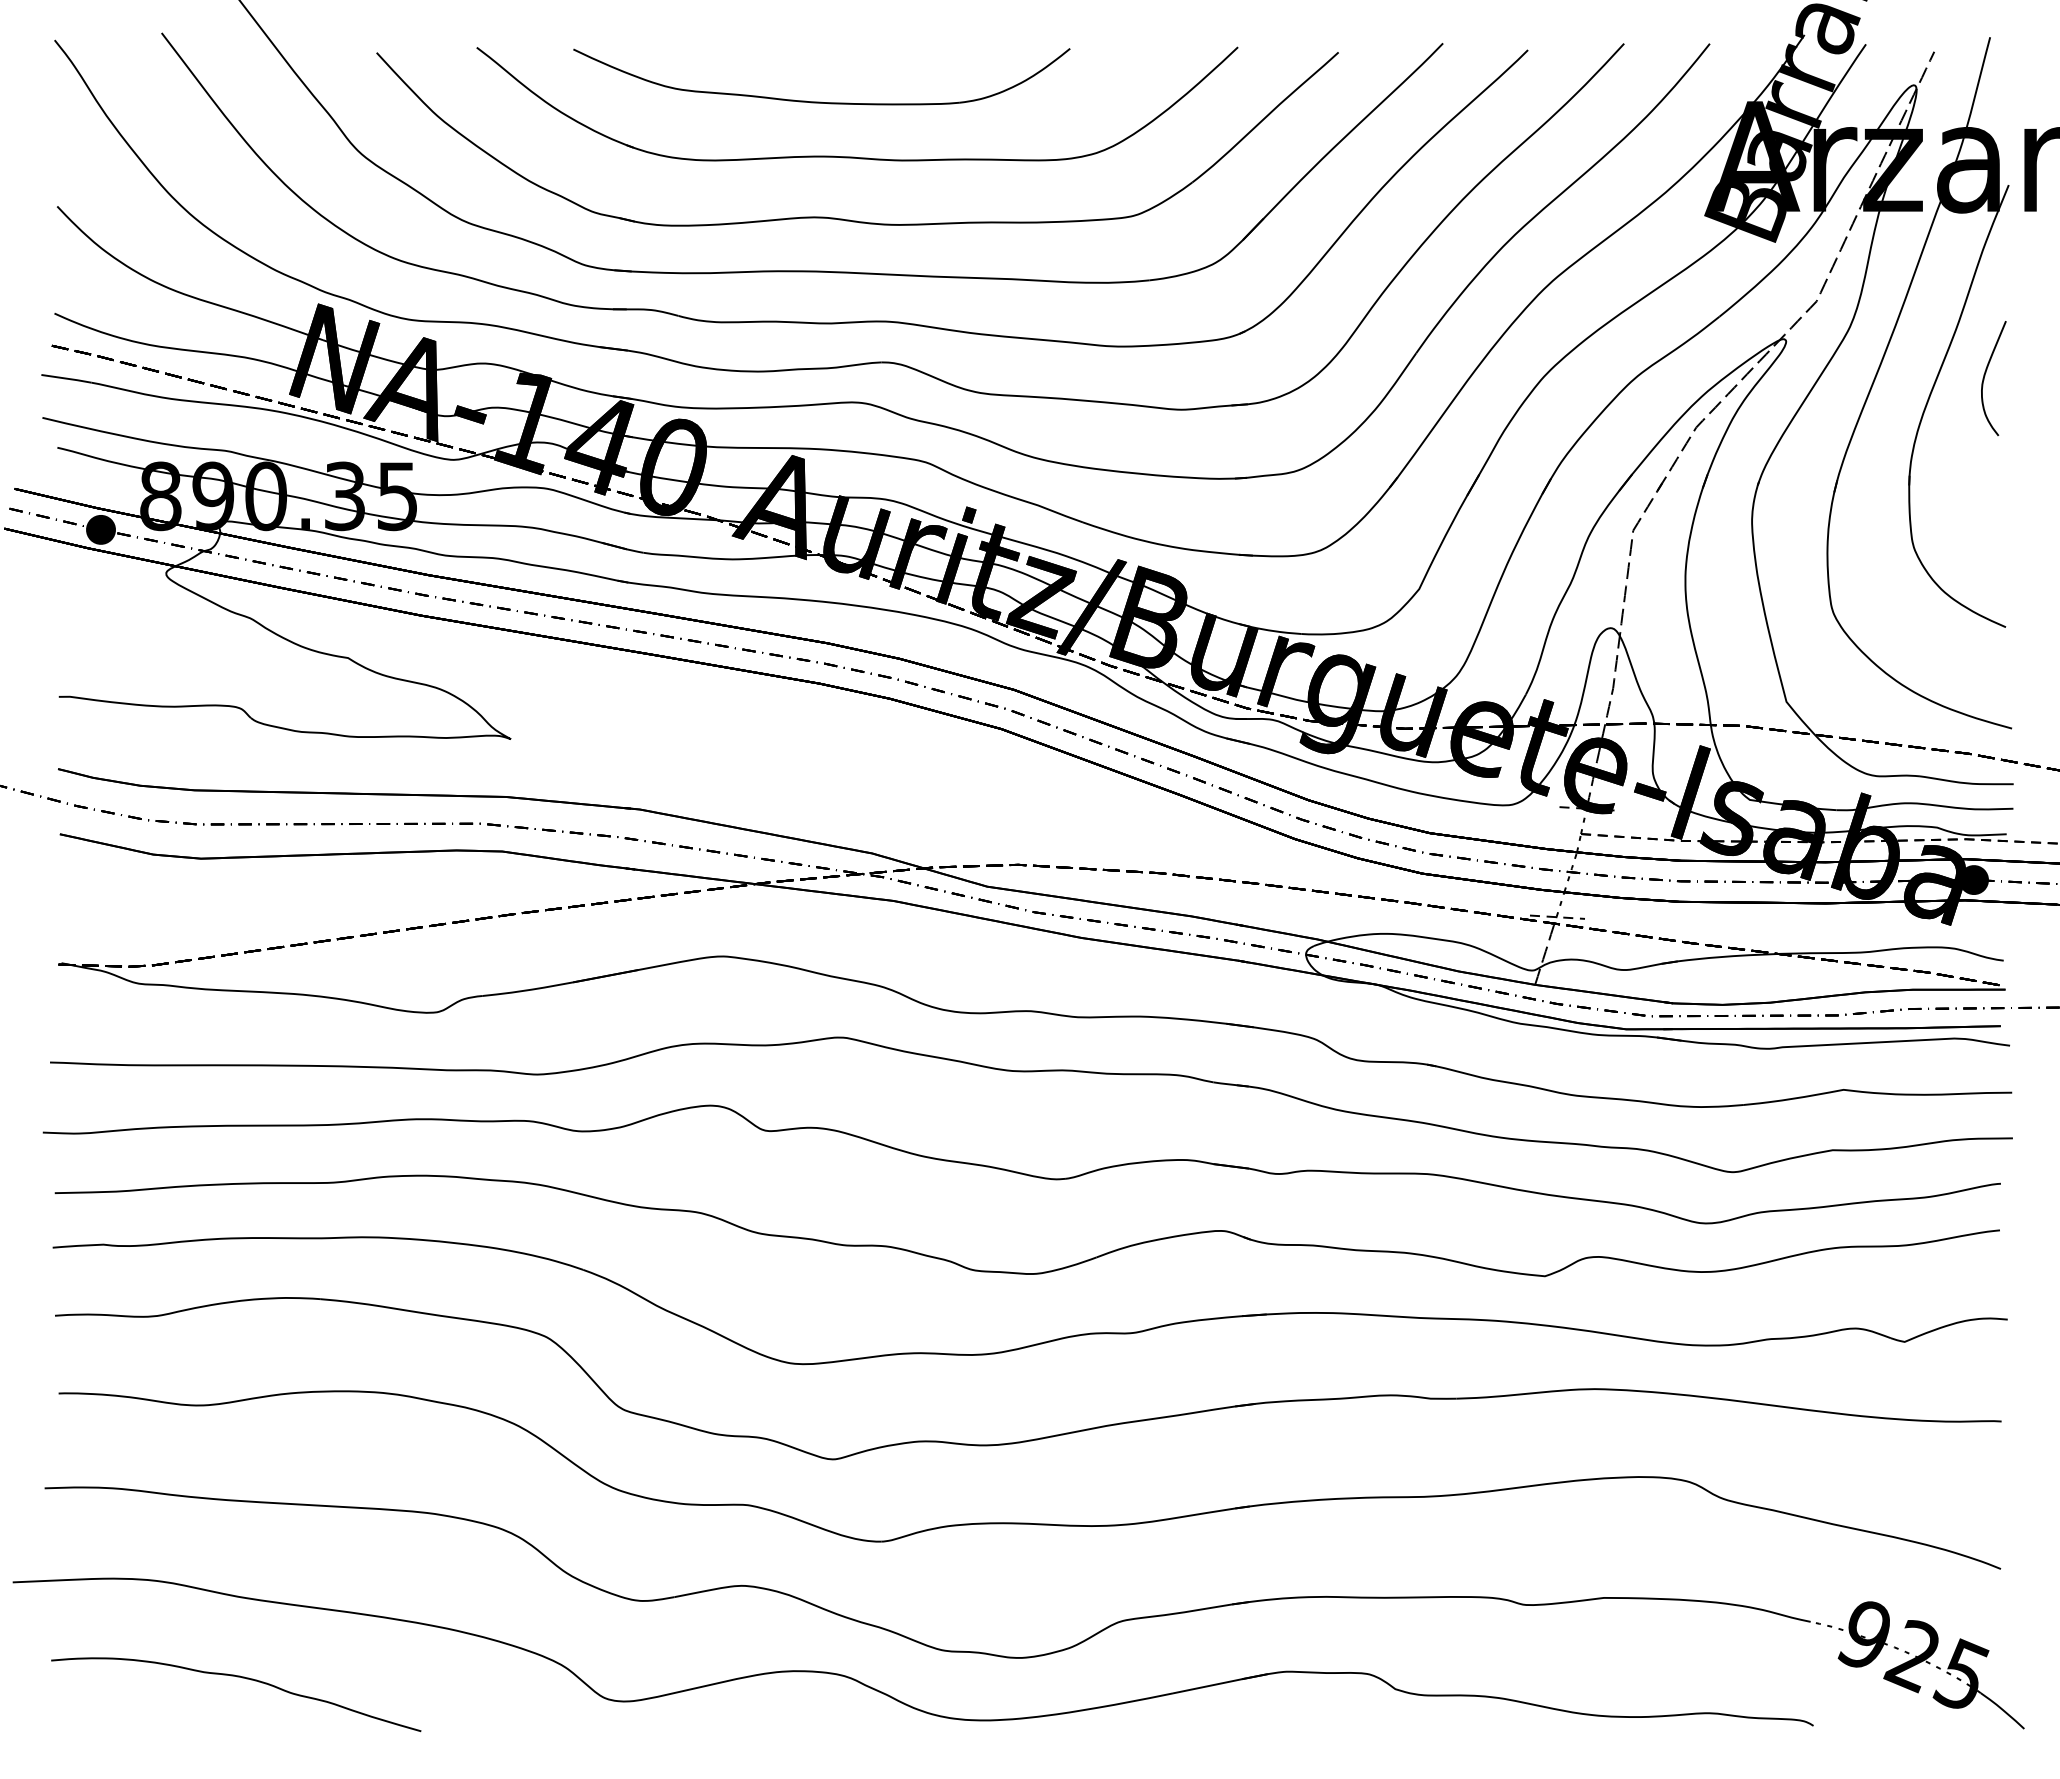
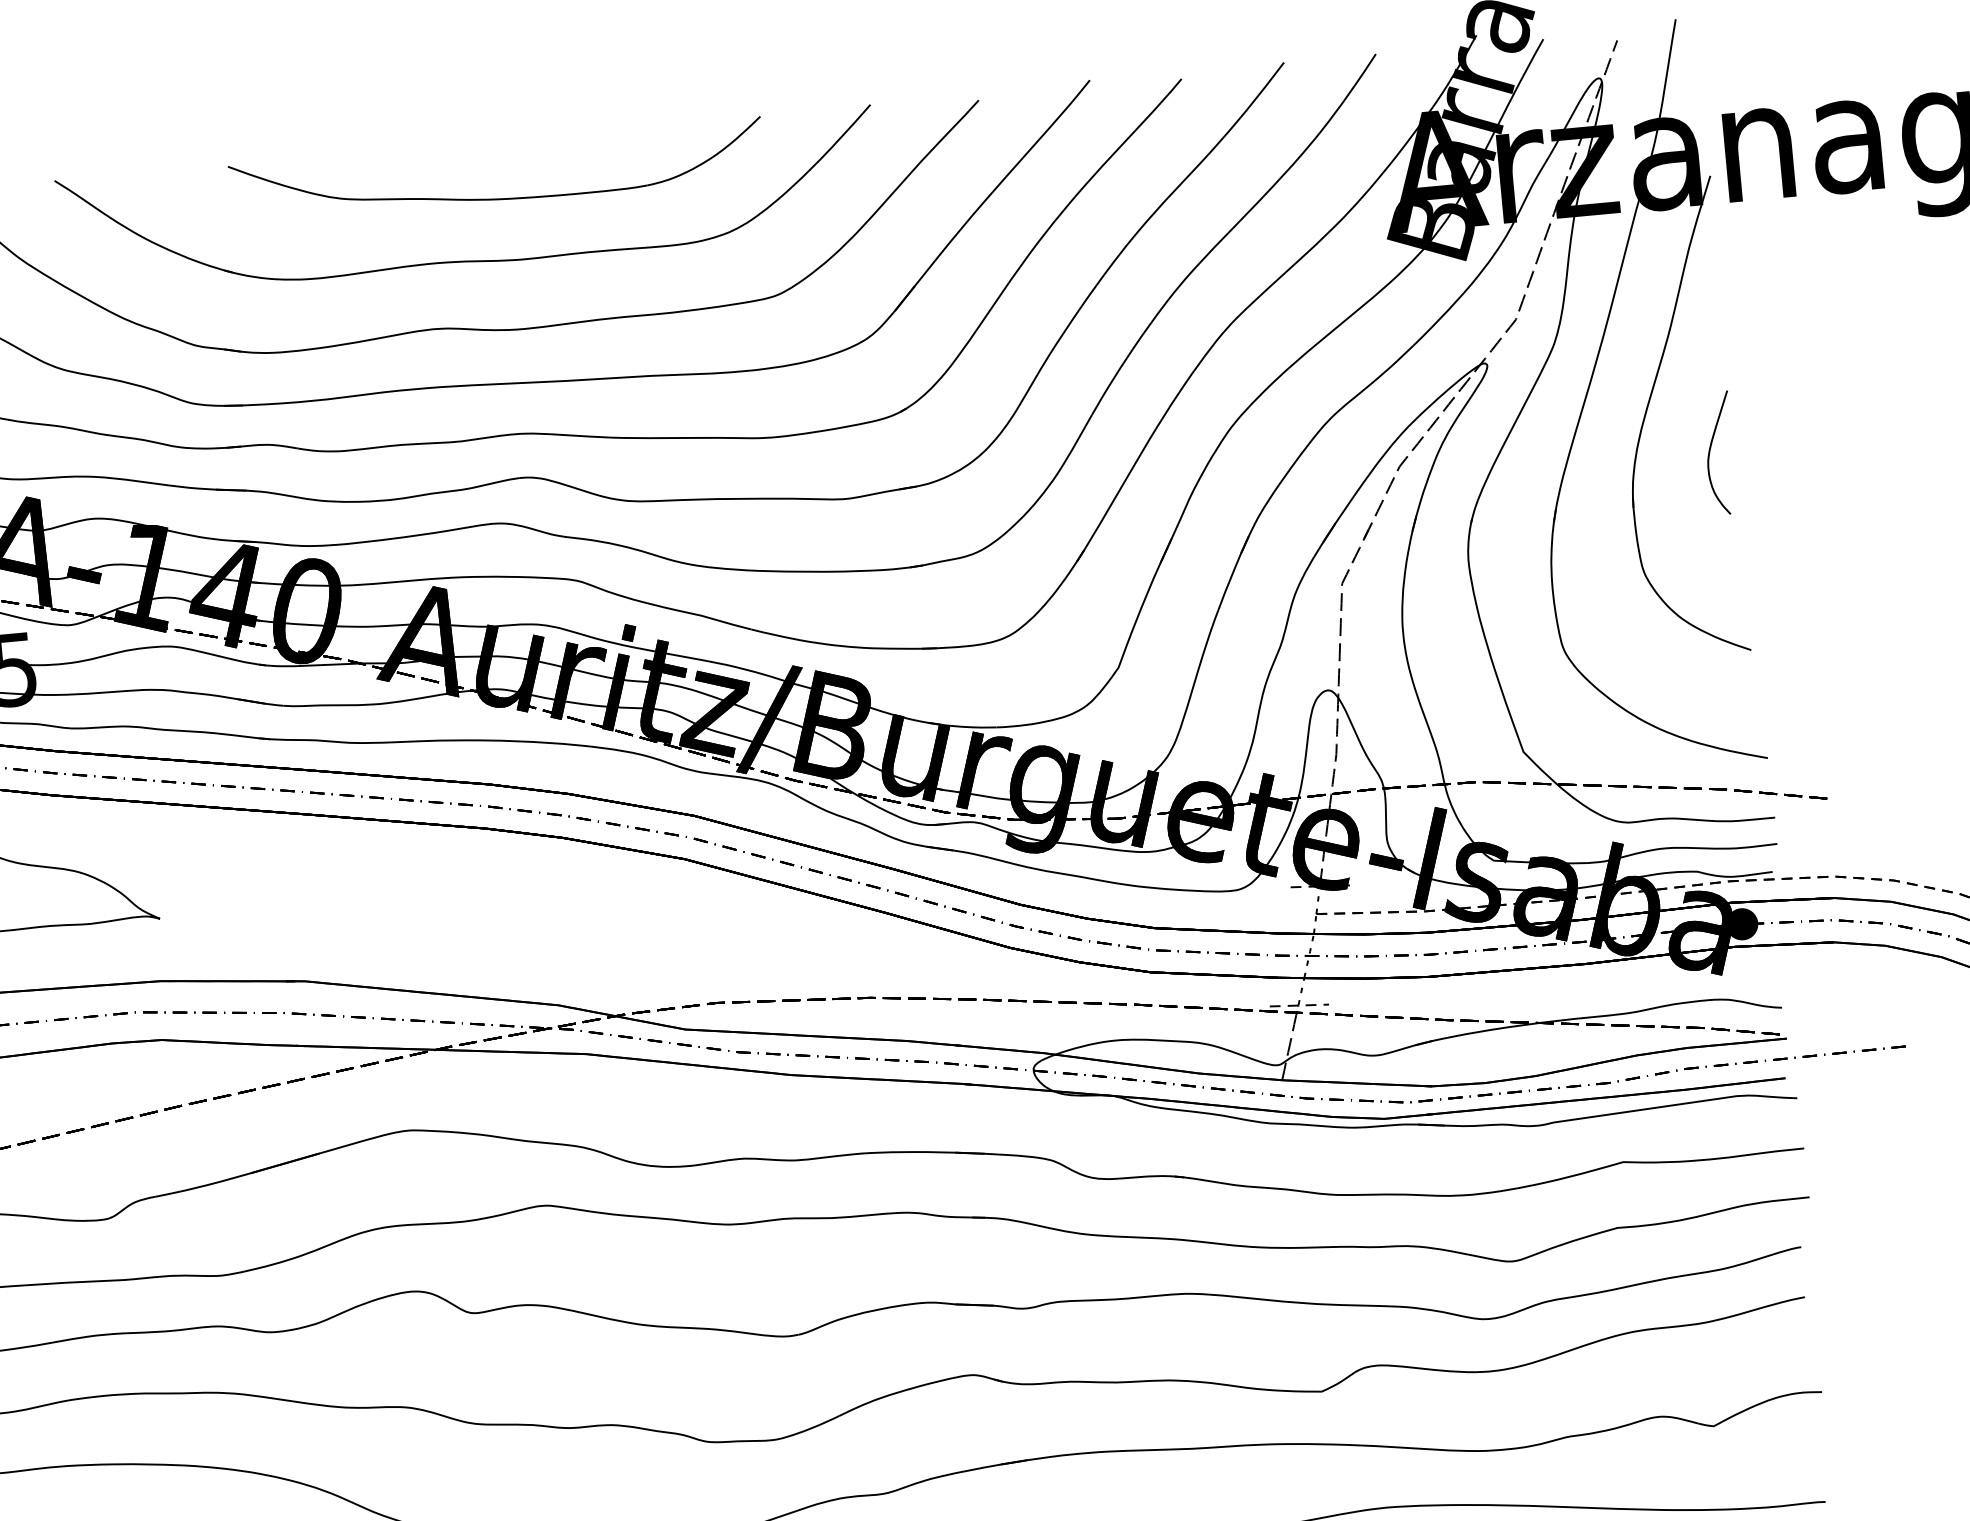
part: (821, 101) -> (499, 197), moved
curve: (1985, 376) -> (1710, 451), moved

